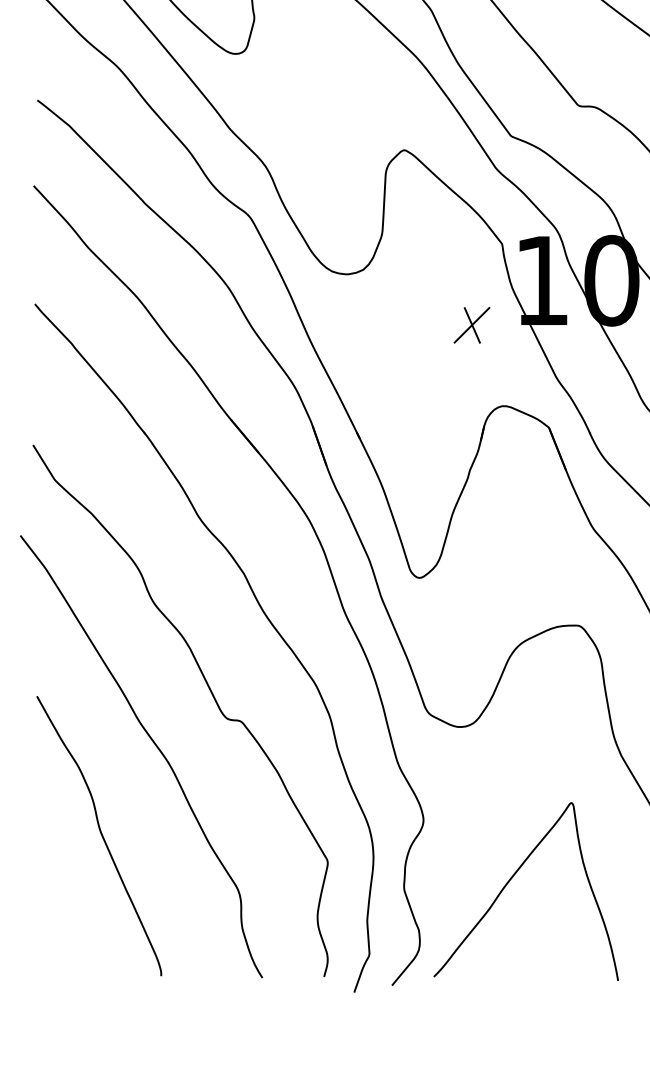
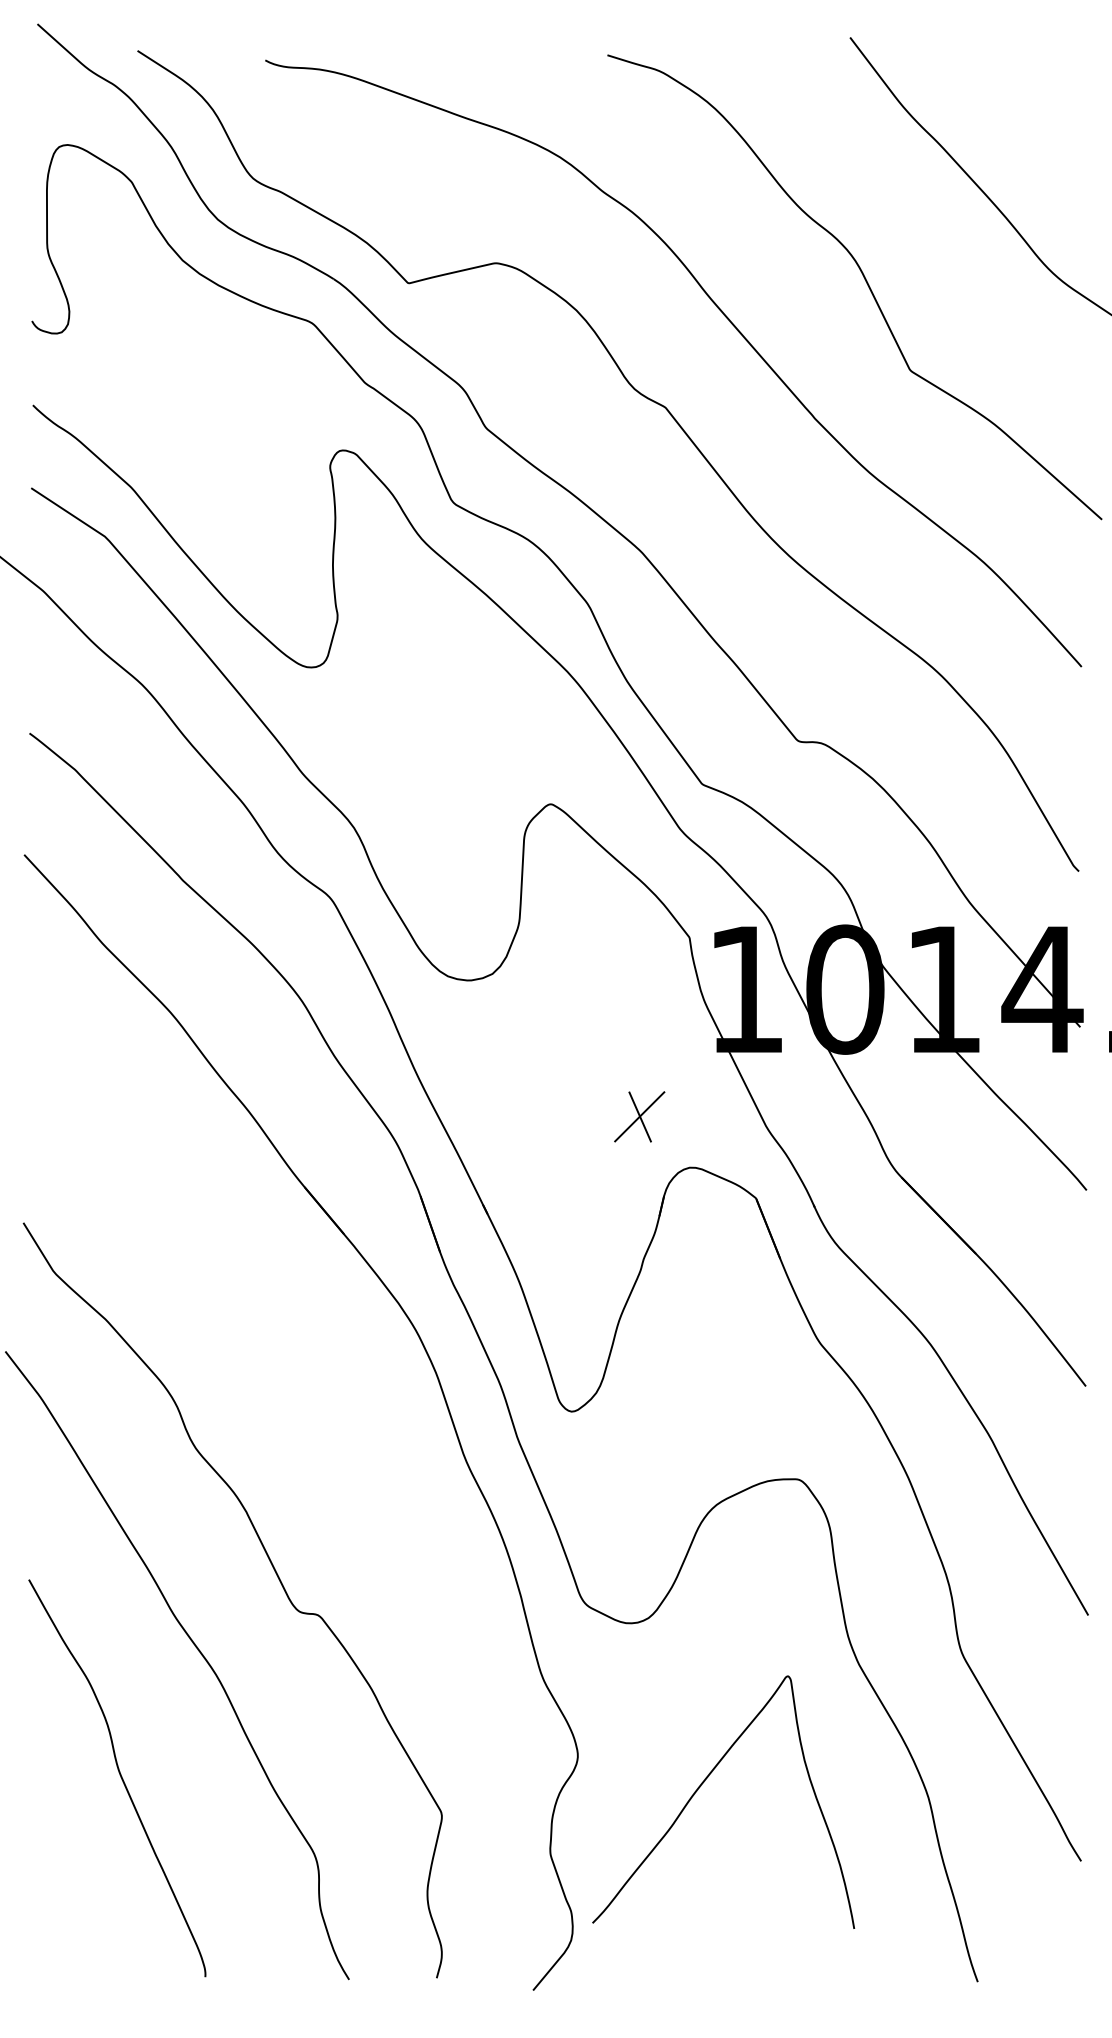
part: (471, 325) -> (639, 1116), moved
part: (262, 610) -> (348, 1458), removed
curve: (510, 880) -> (701, 1786), moved

